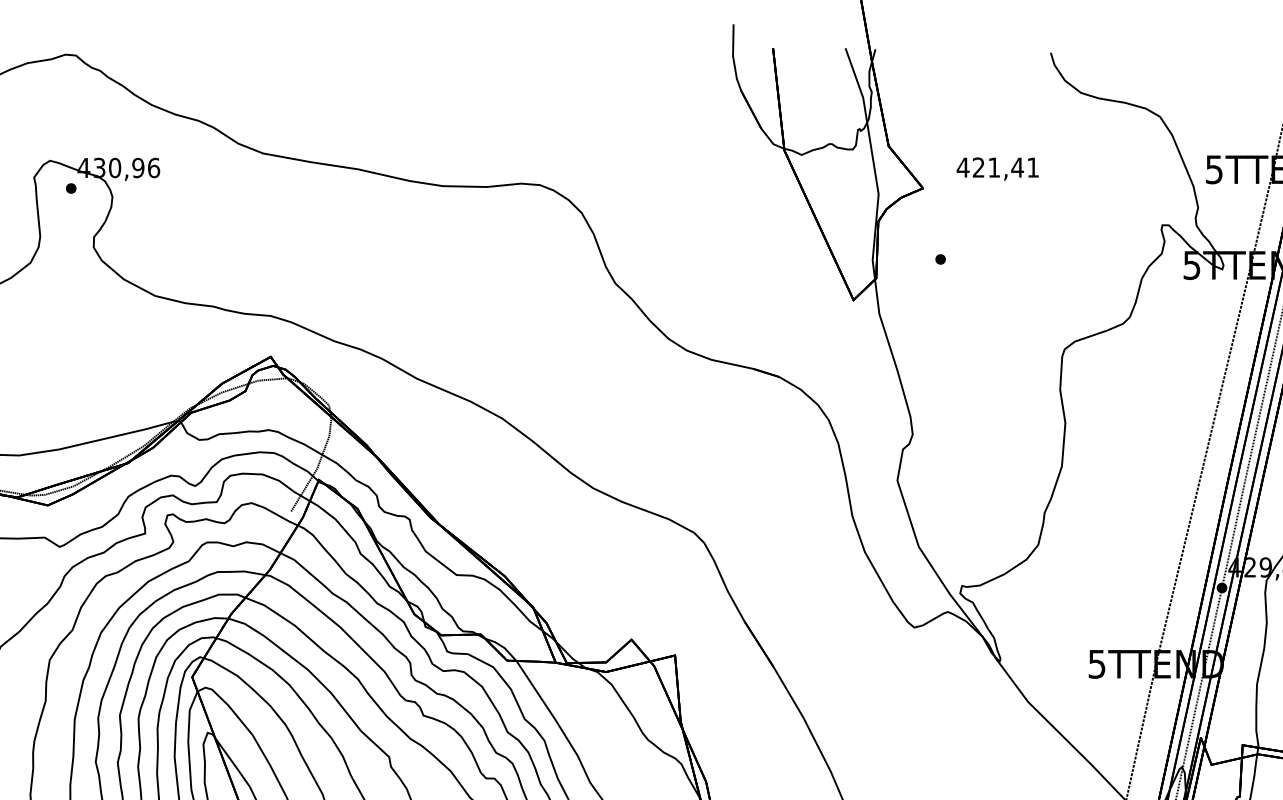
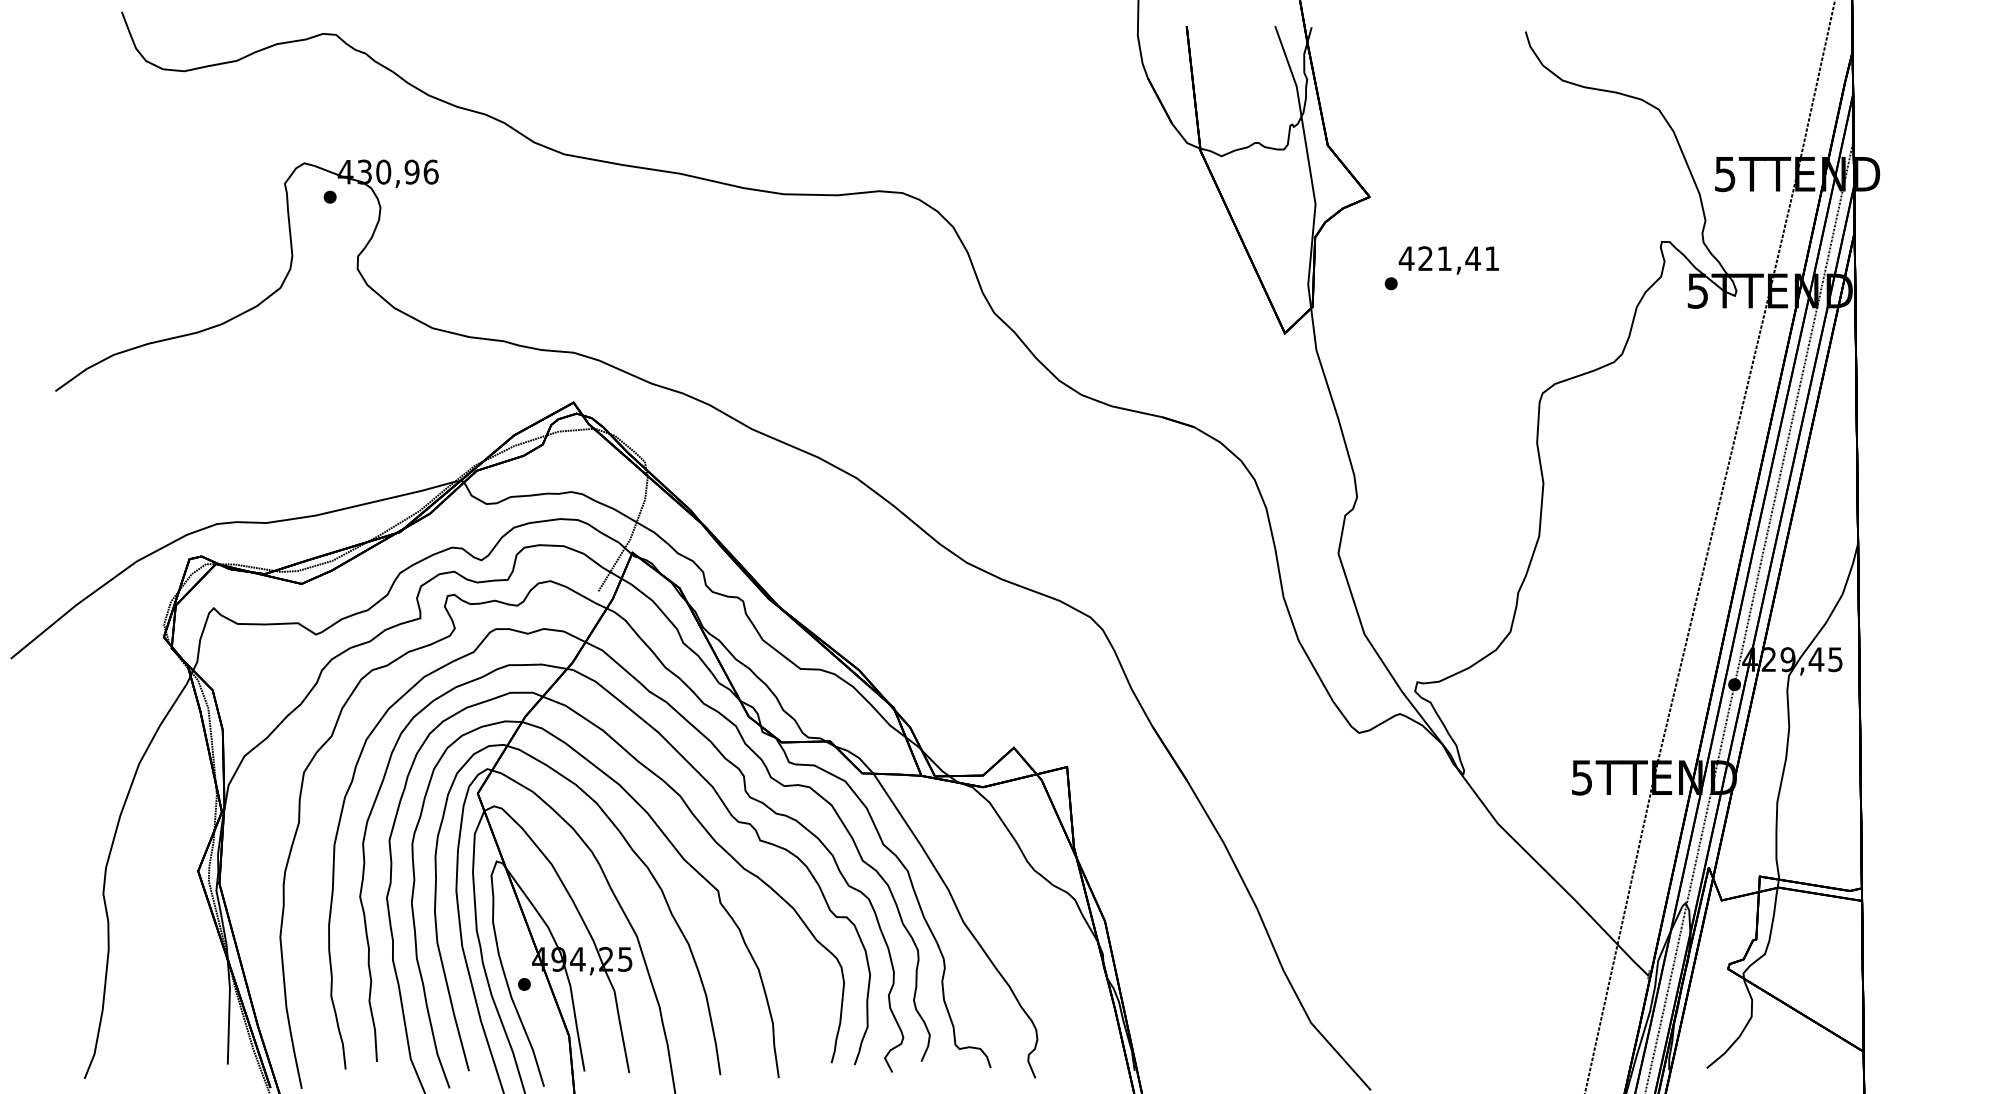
text: (997, 169) -> (1448, 260), moved

